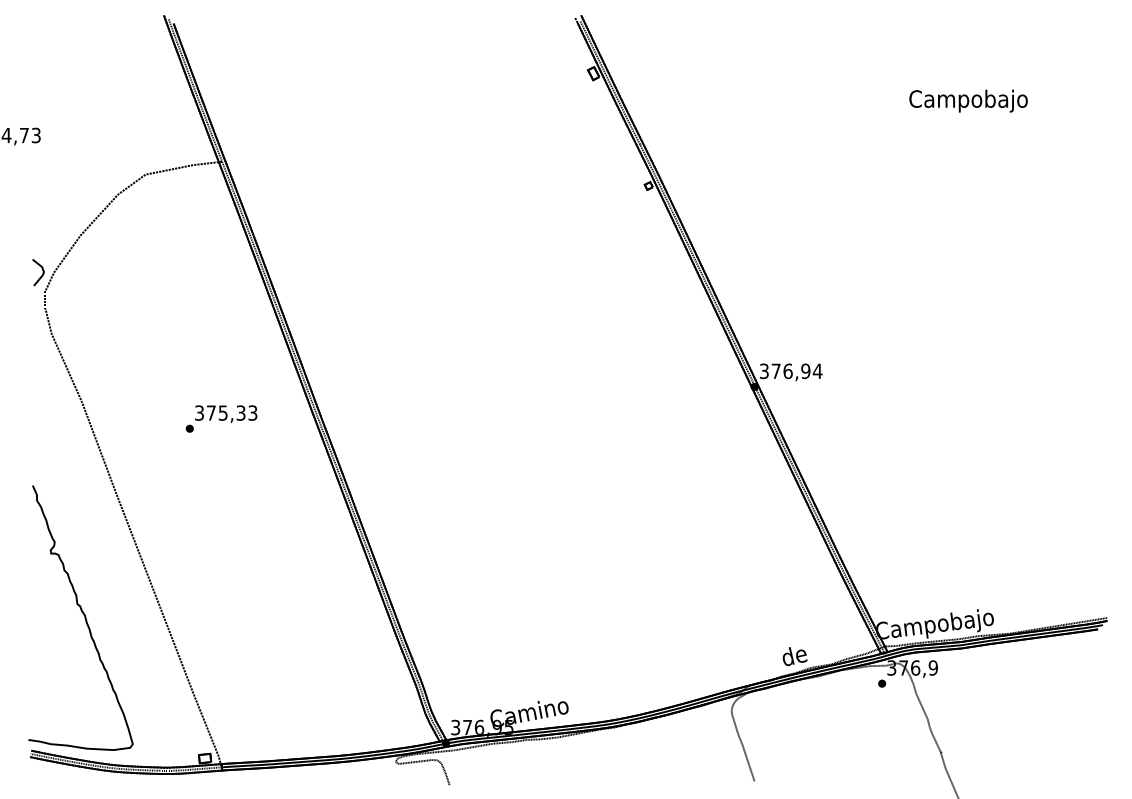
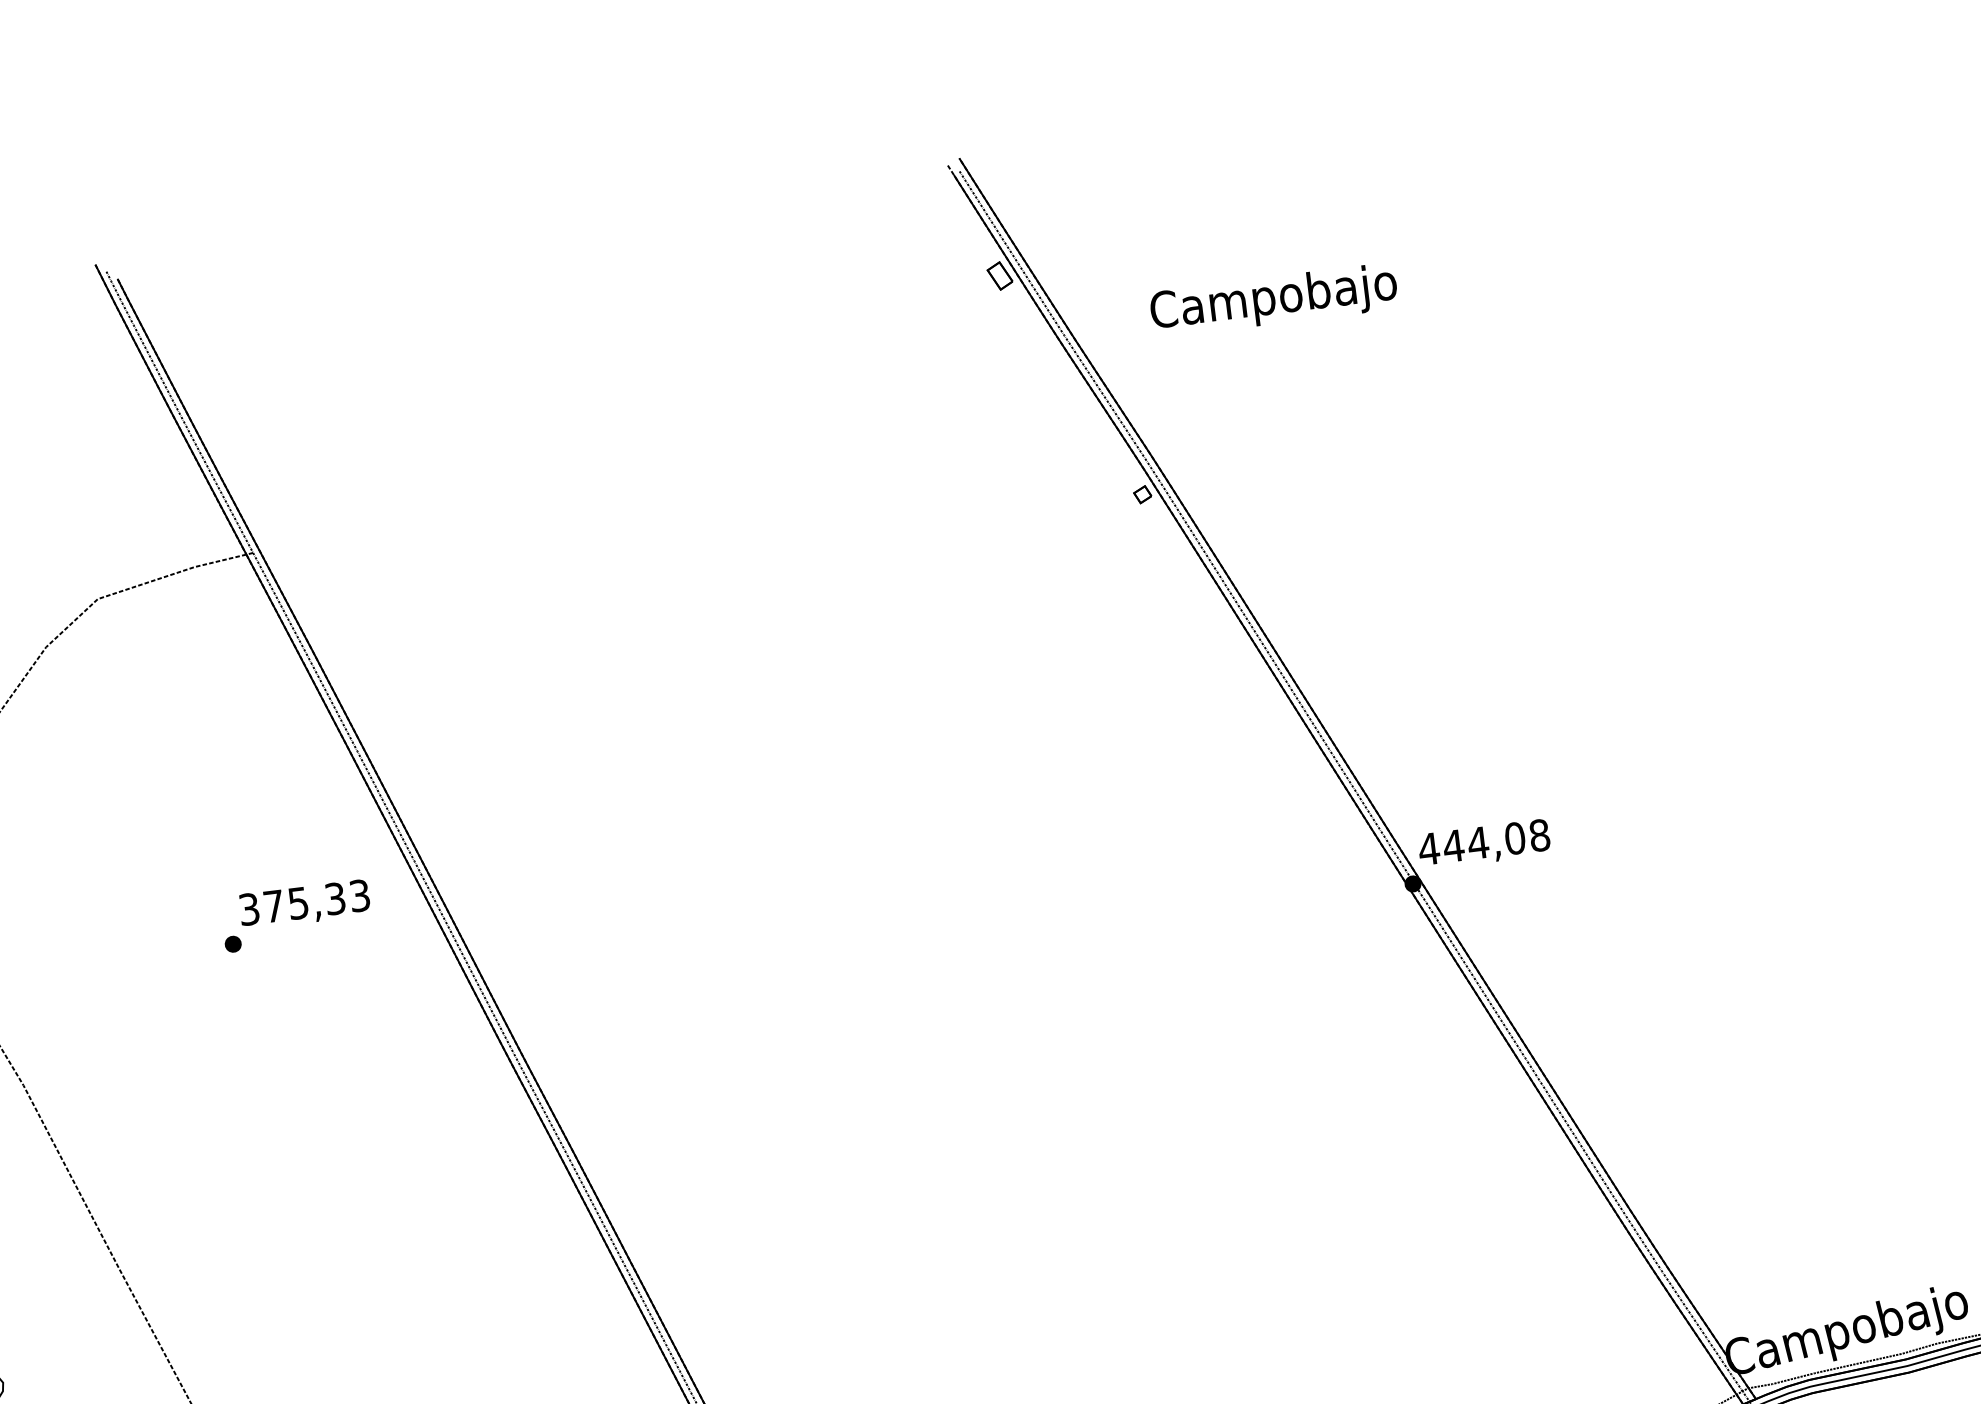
text: (968, 100) -> (1273, 298), moved
text: (790, 371) -> (1483, 842), 376,94 -> 444,08
text: (221, 418) -> (296, 914), moved

